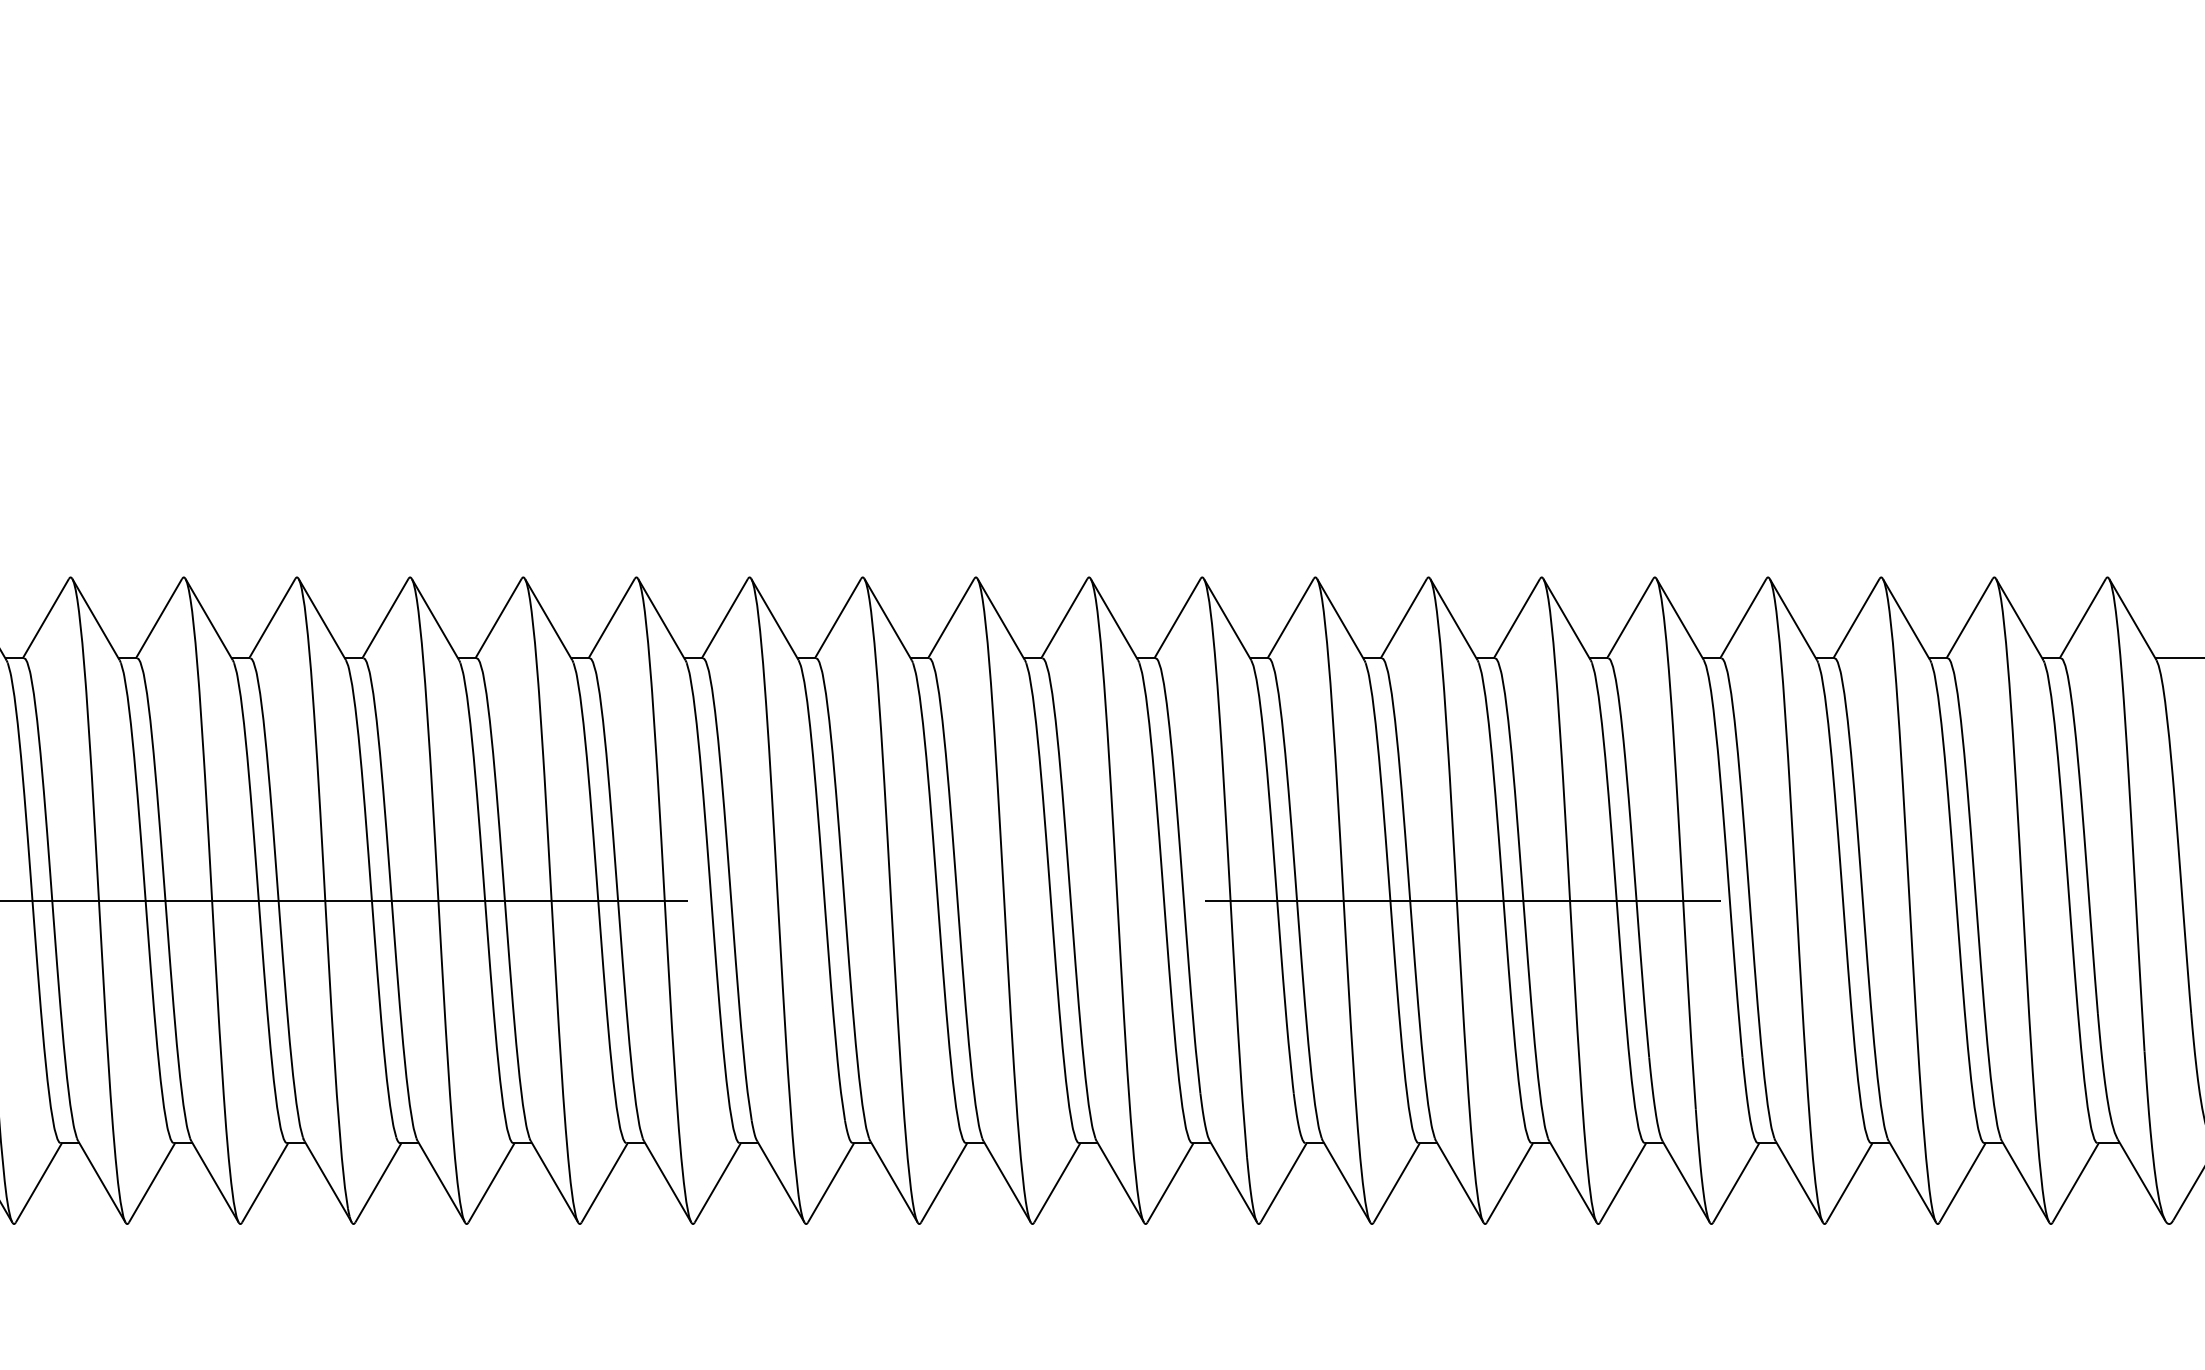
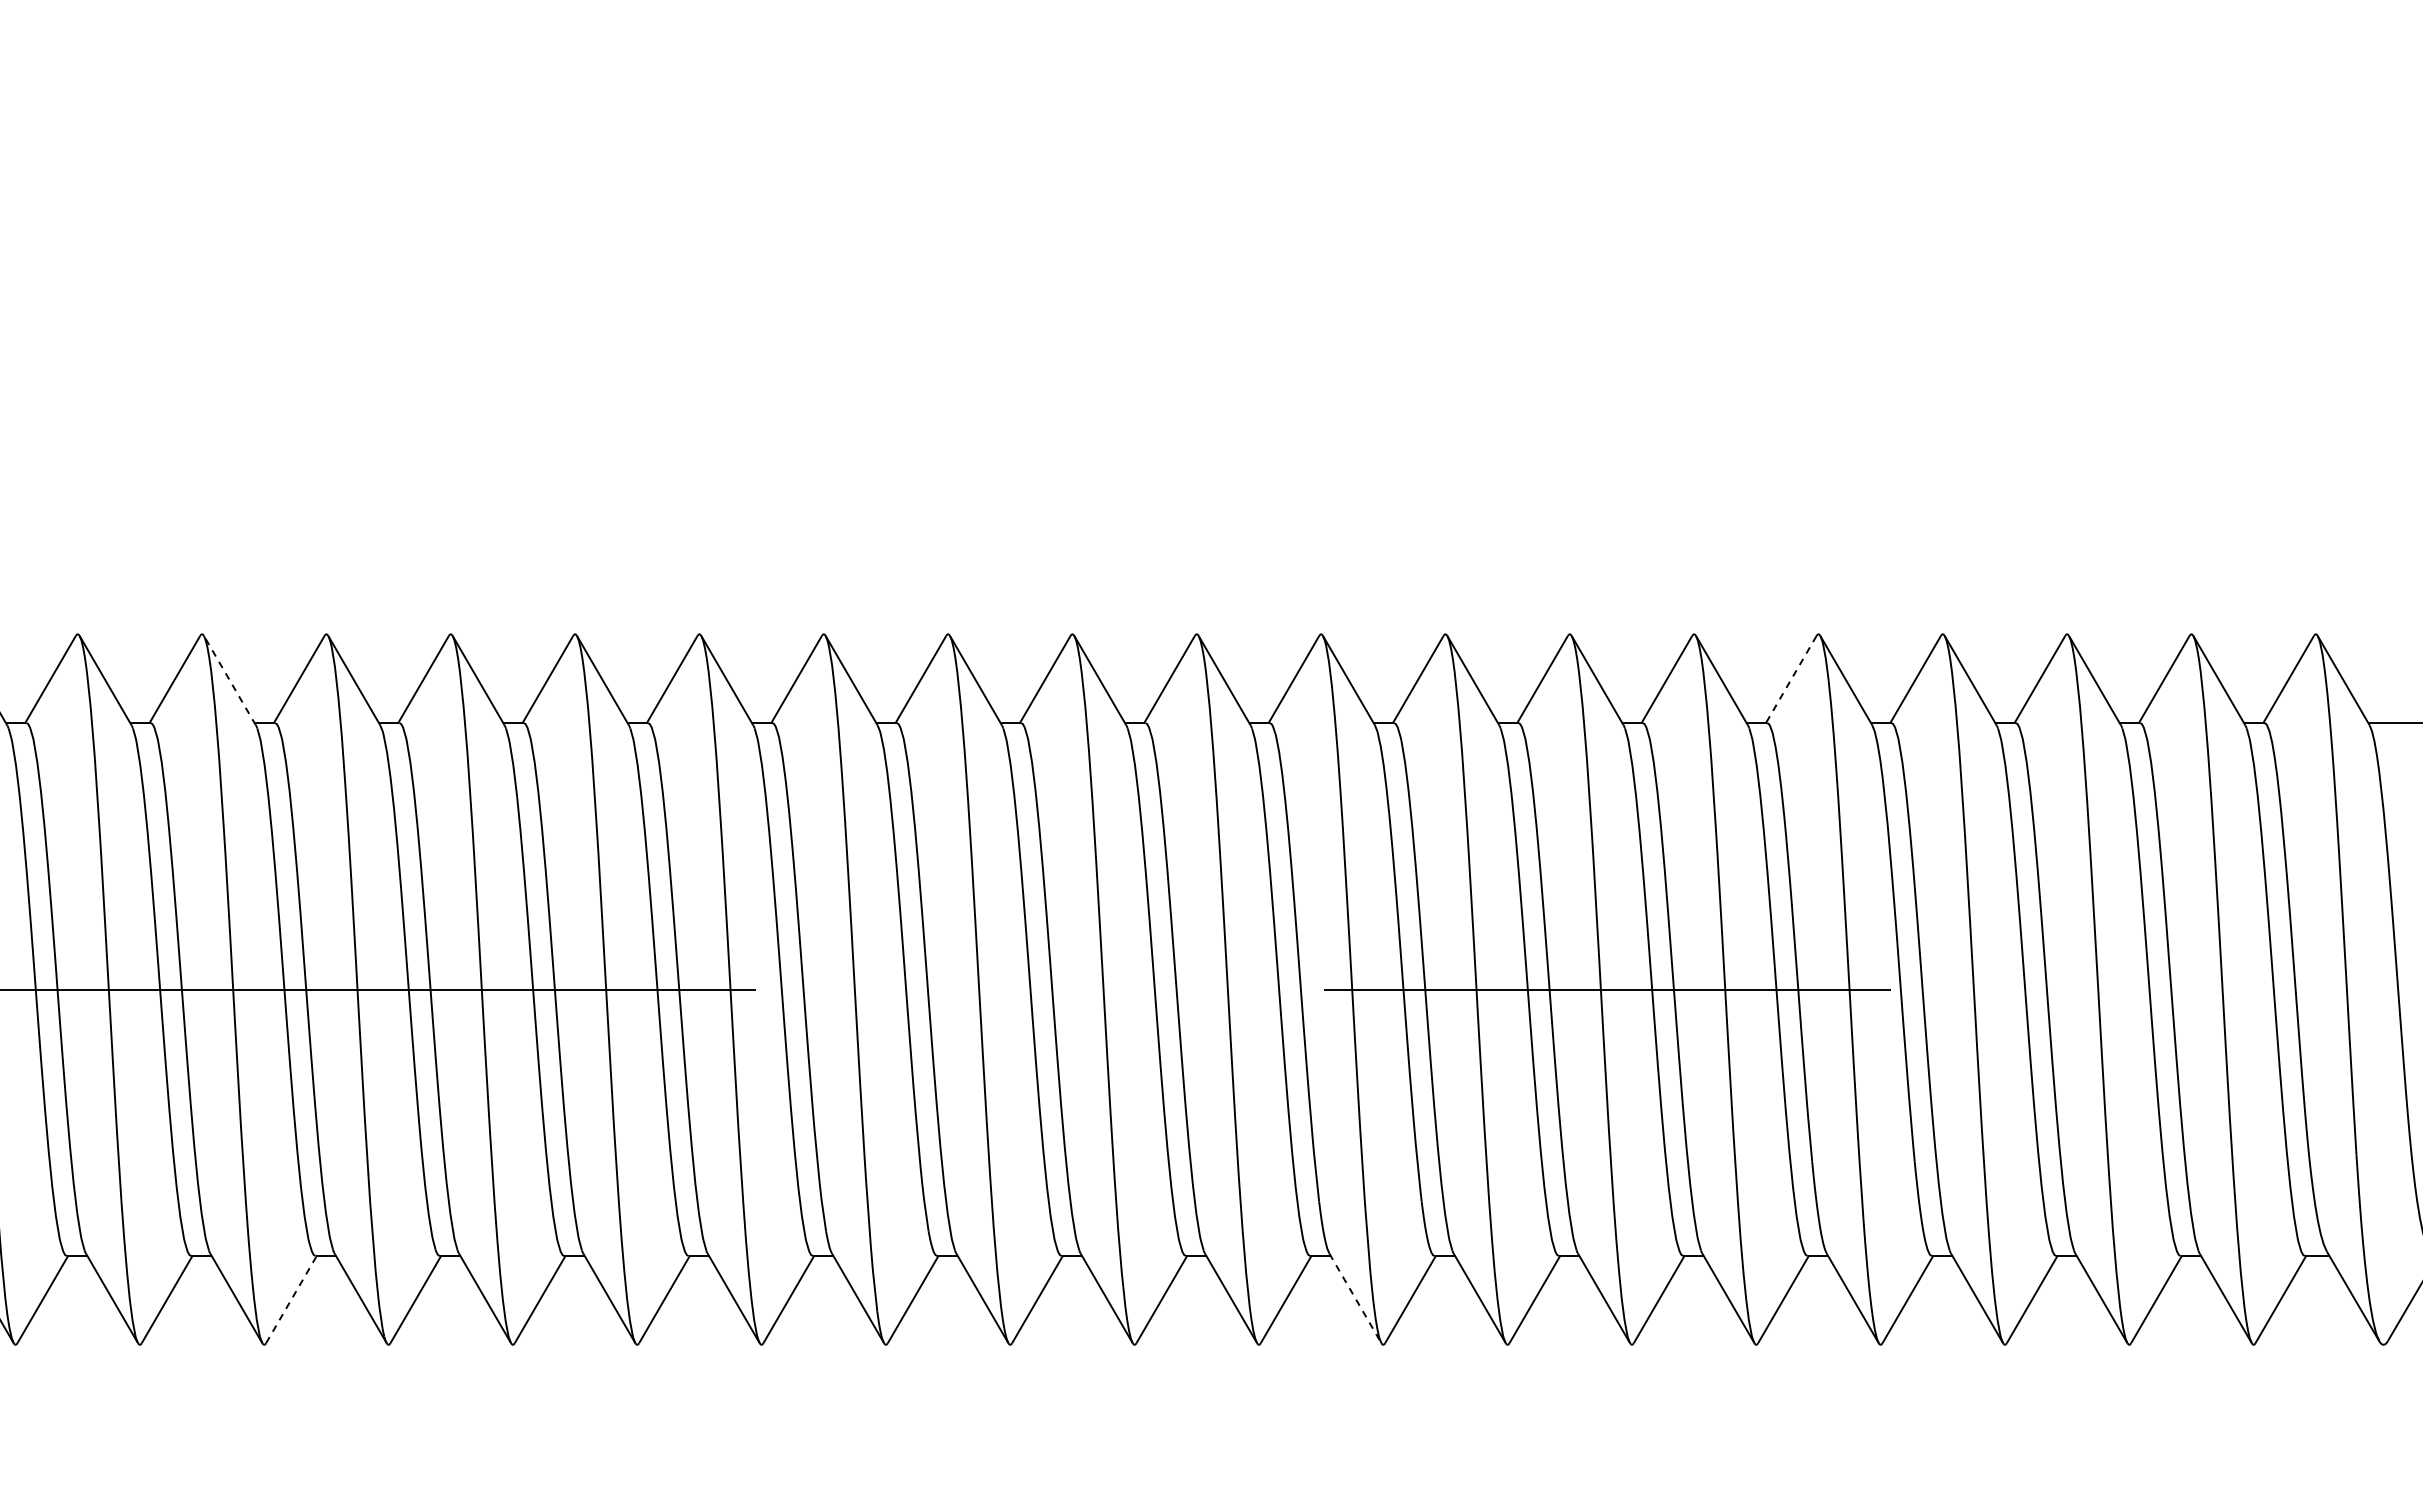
line: (1630, 618) -> (1791, 679), solid -> dashed
line: (208, 619) -> (229, 680), solid -> dashed
line: (1233, 1181) -> (1355, 1298), solid -> dashed
line: (265, 1182) -> (291, 1299), solid -> dashed

